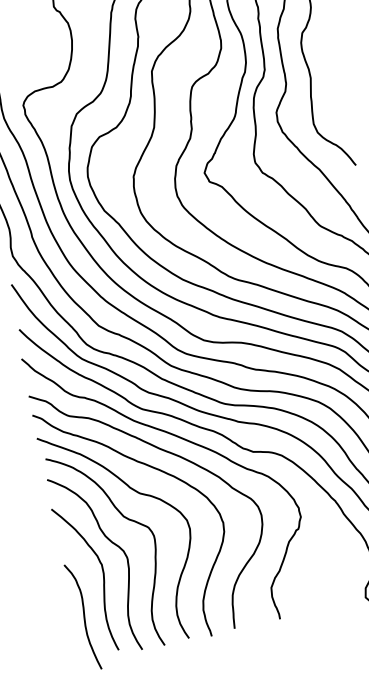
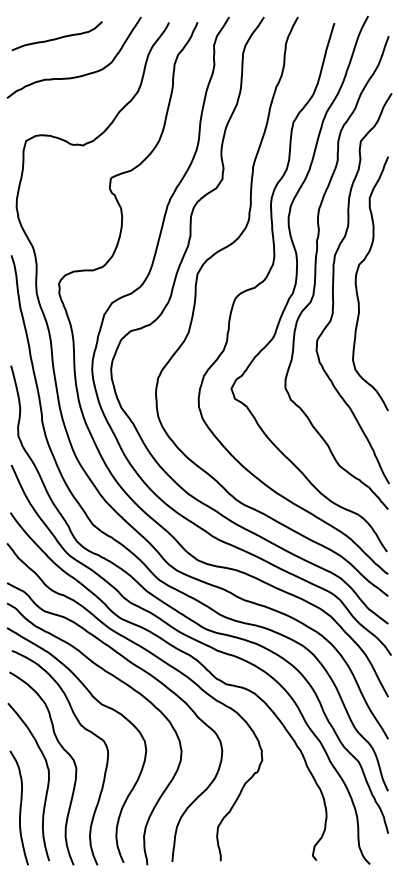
curve: (83, 616) -> (19, 807), moved

